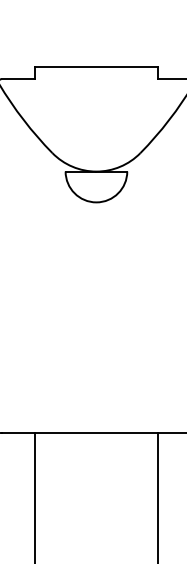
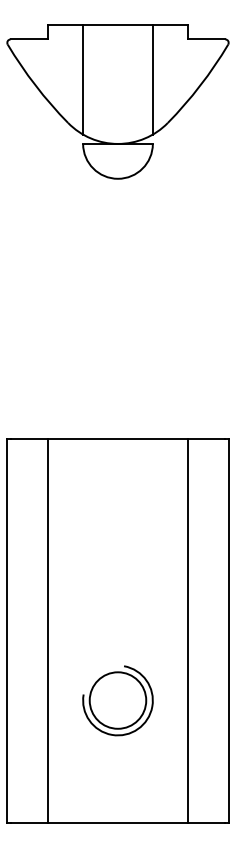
line: (65, 114) -> (83, 79), added
line: (126, 114) -> (152, 79), added

